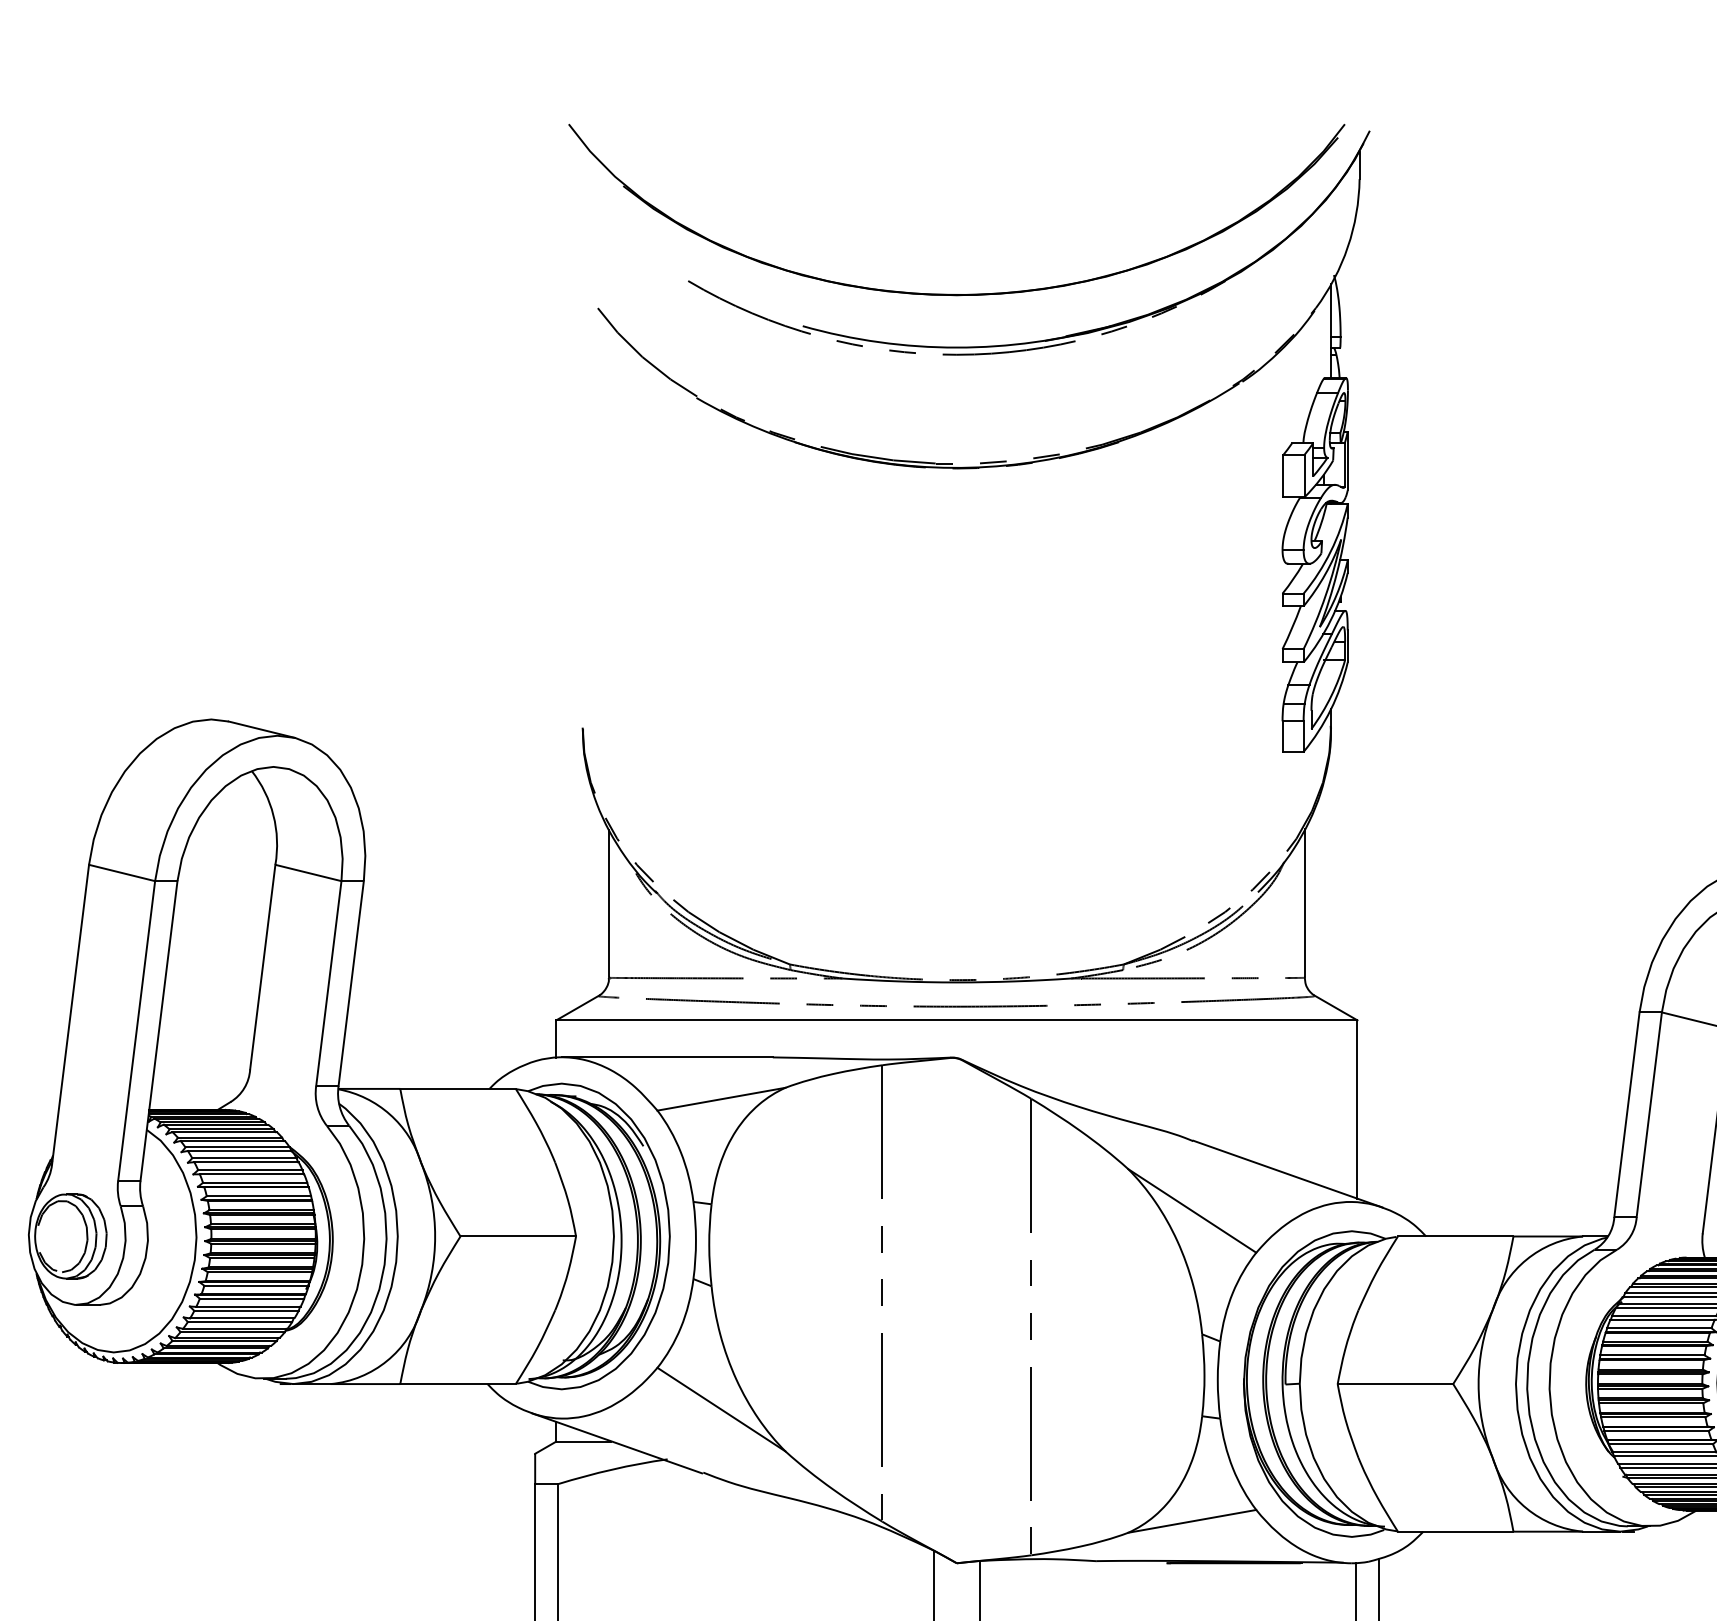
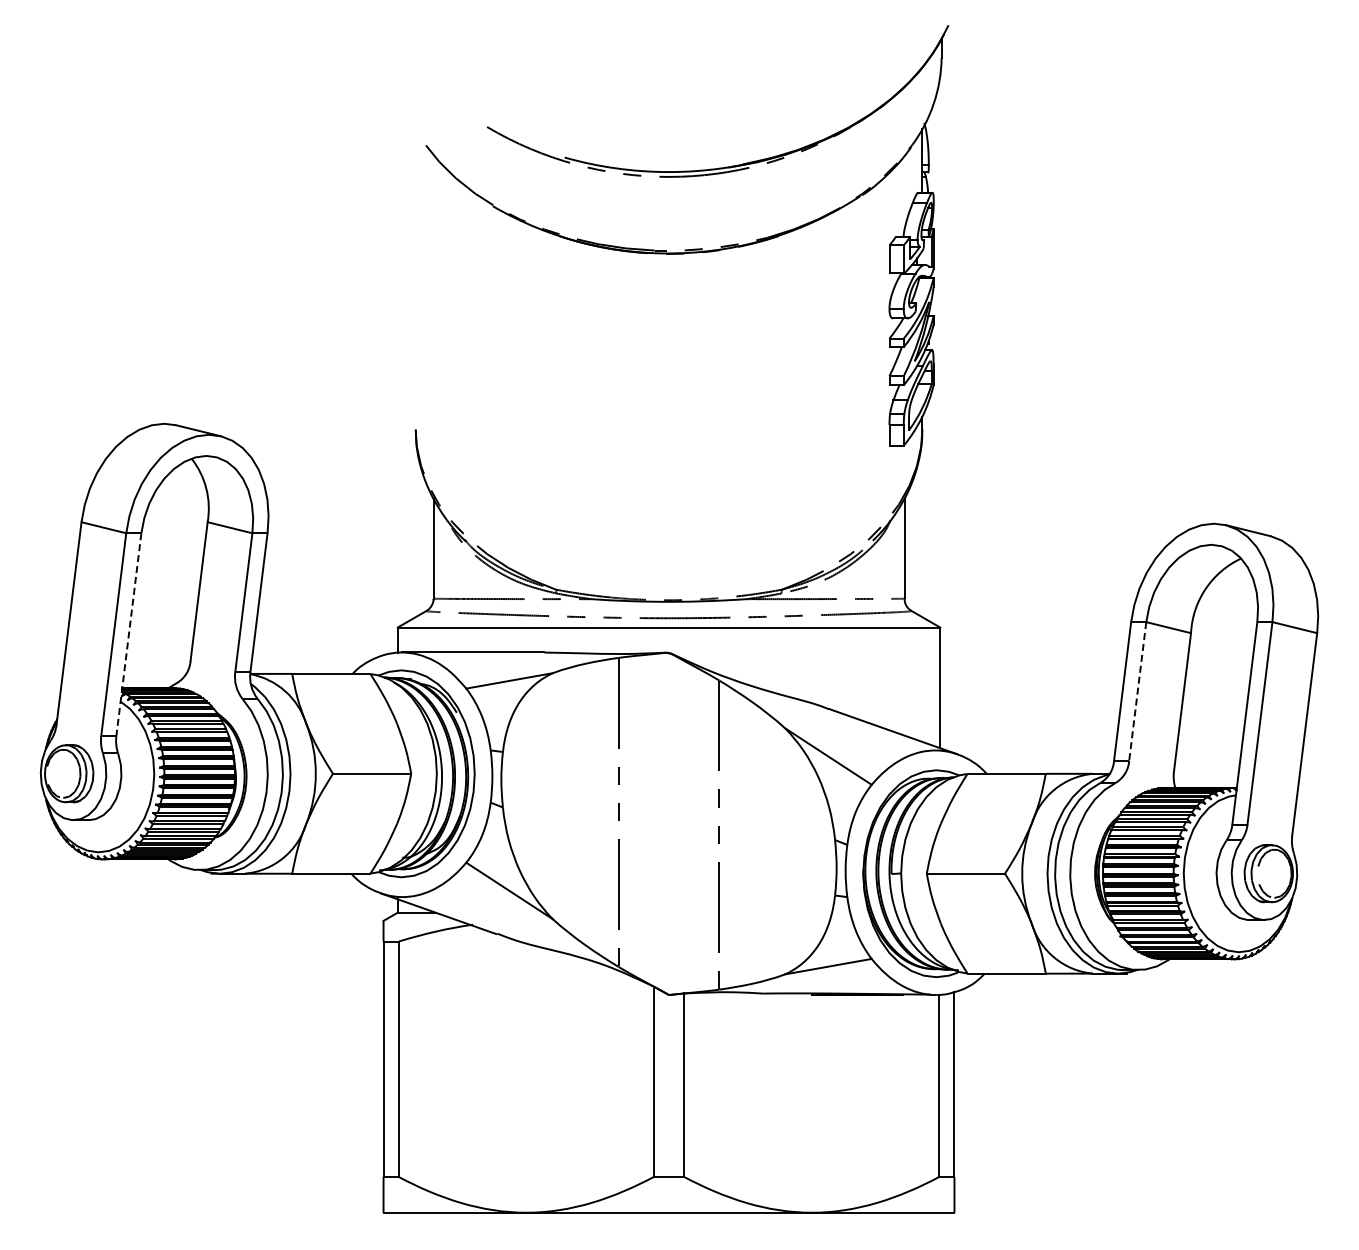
part: (956, 293) -> (668, 135), removed
line: (158, 1032) -> (128, 635), solid -> dashed
line: (1648, 1114) -> (1137, 691), solid -> dashed

